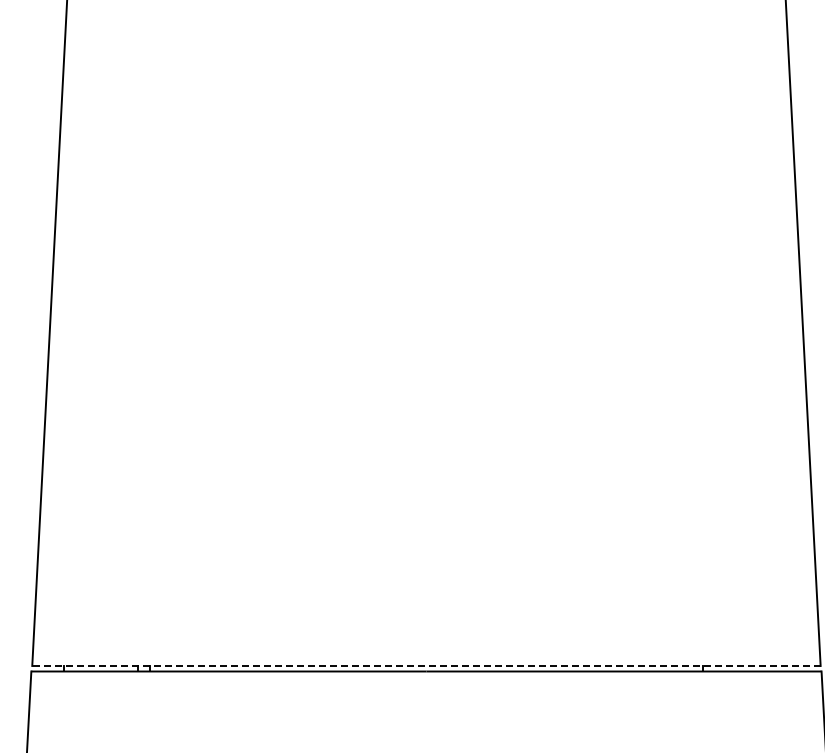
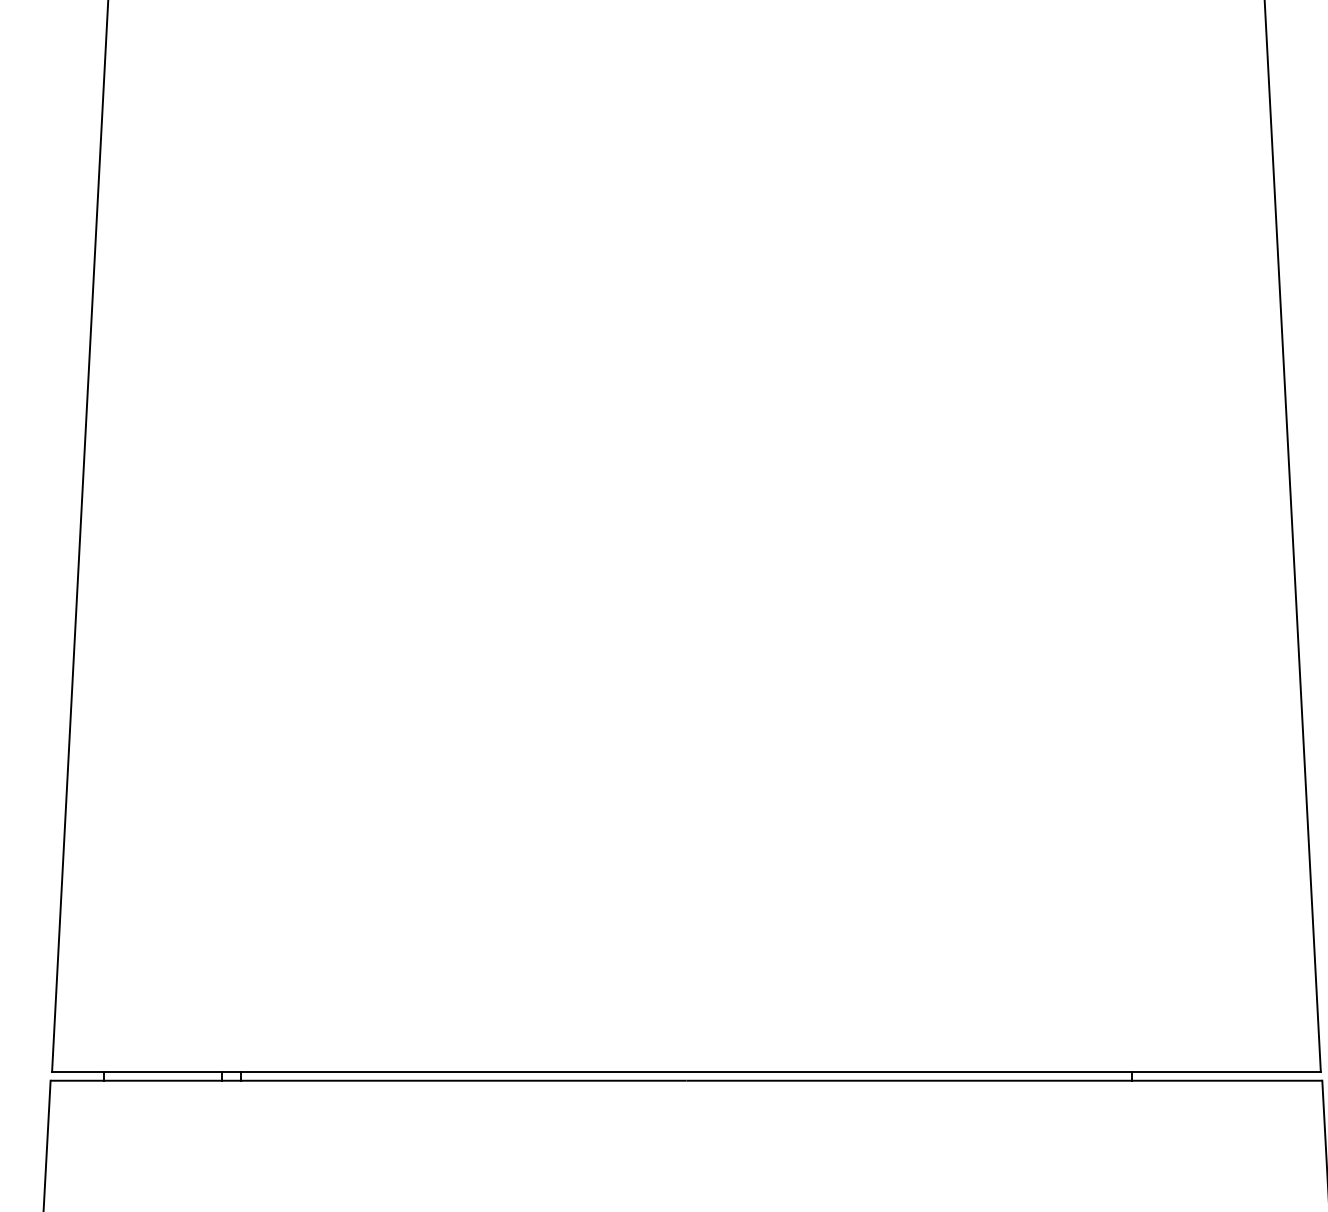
line: (425, 665) -> (684, 1071), dashed -> solid

